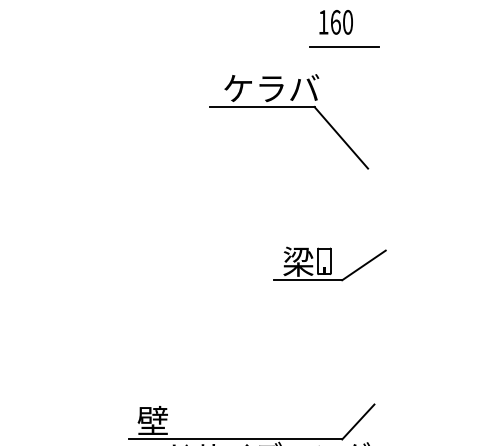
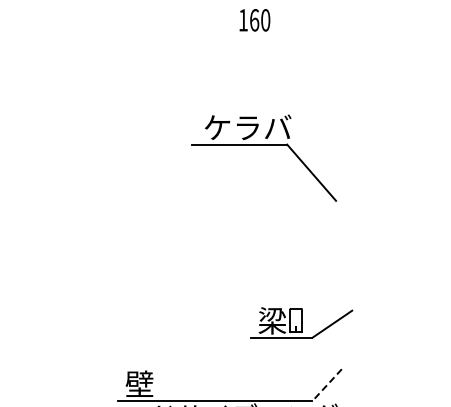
text: (335, 22) -> (254, 20), moved
line: (344, 46) -> (314, 42), removed
part: (288, 107) -> (263, 145), moved
part: (330, 263) -> (301, 322), moved
line: (358, 422) -> (327, 385), solid -> dashed

